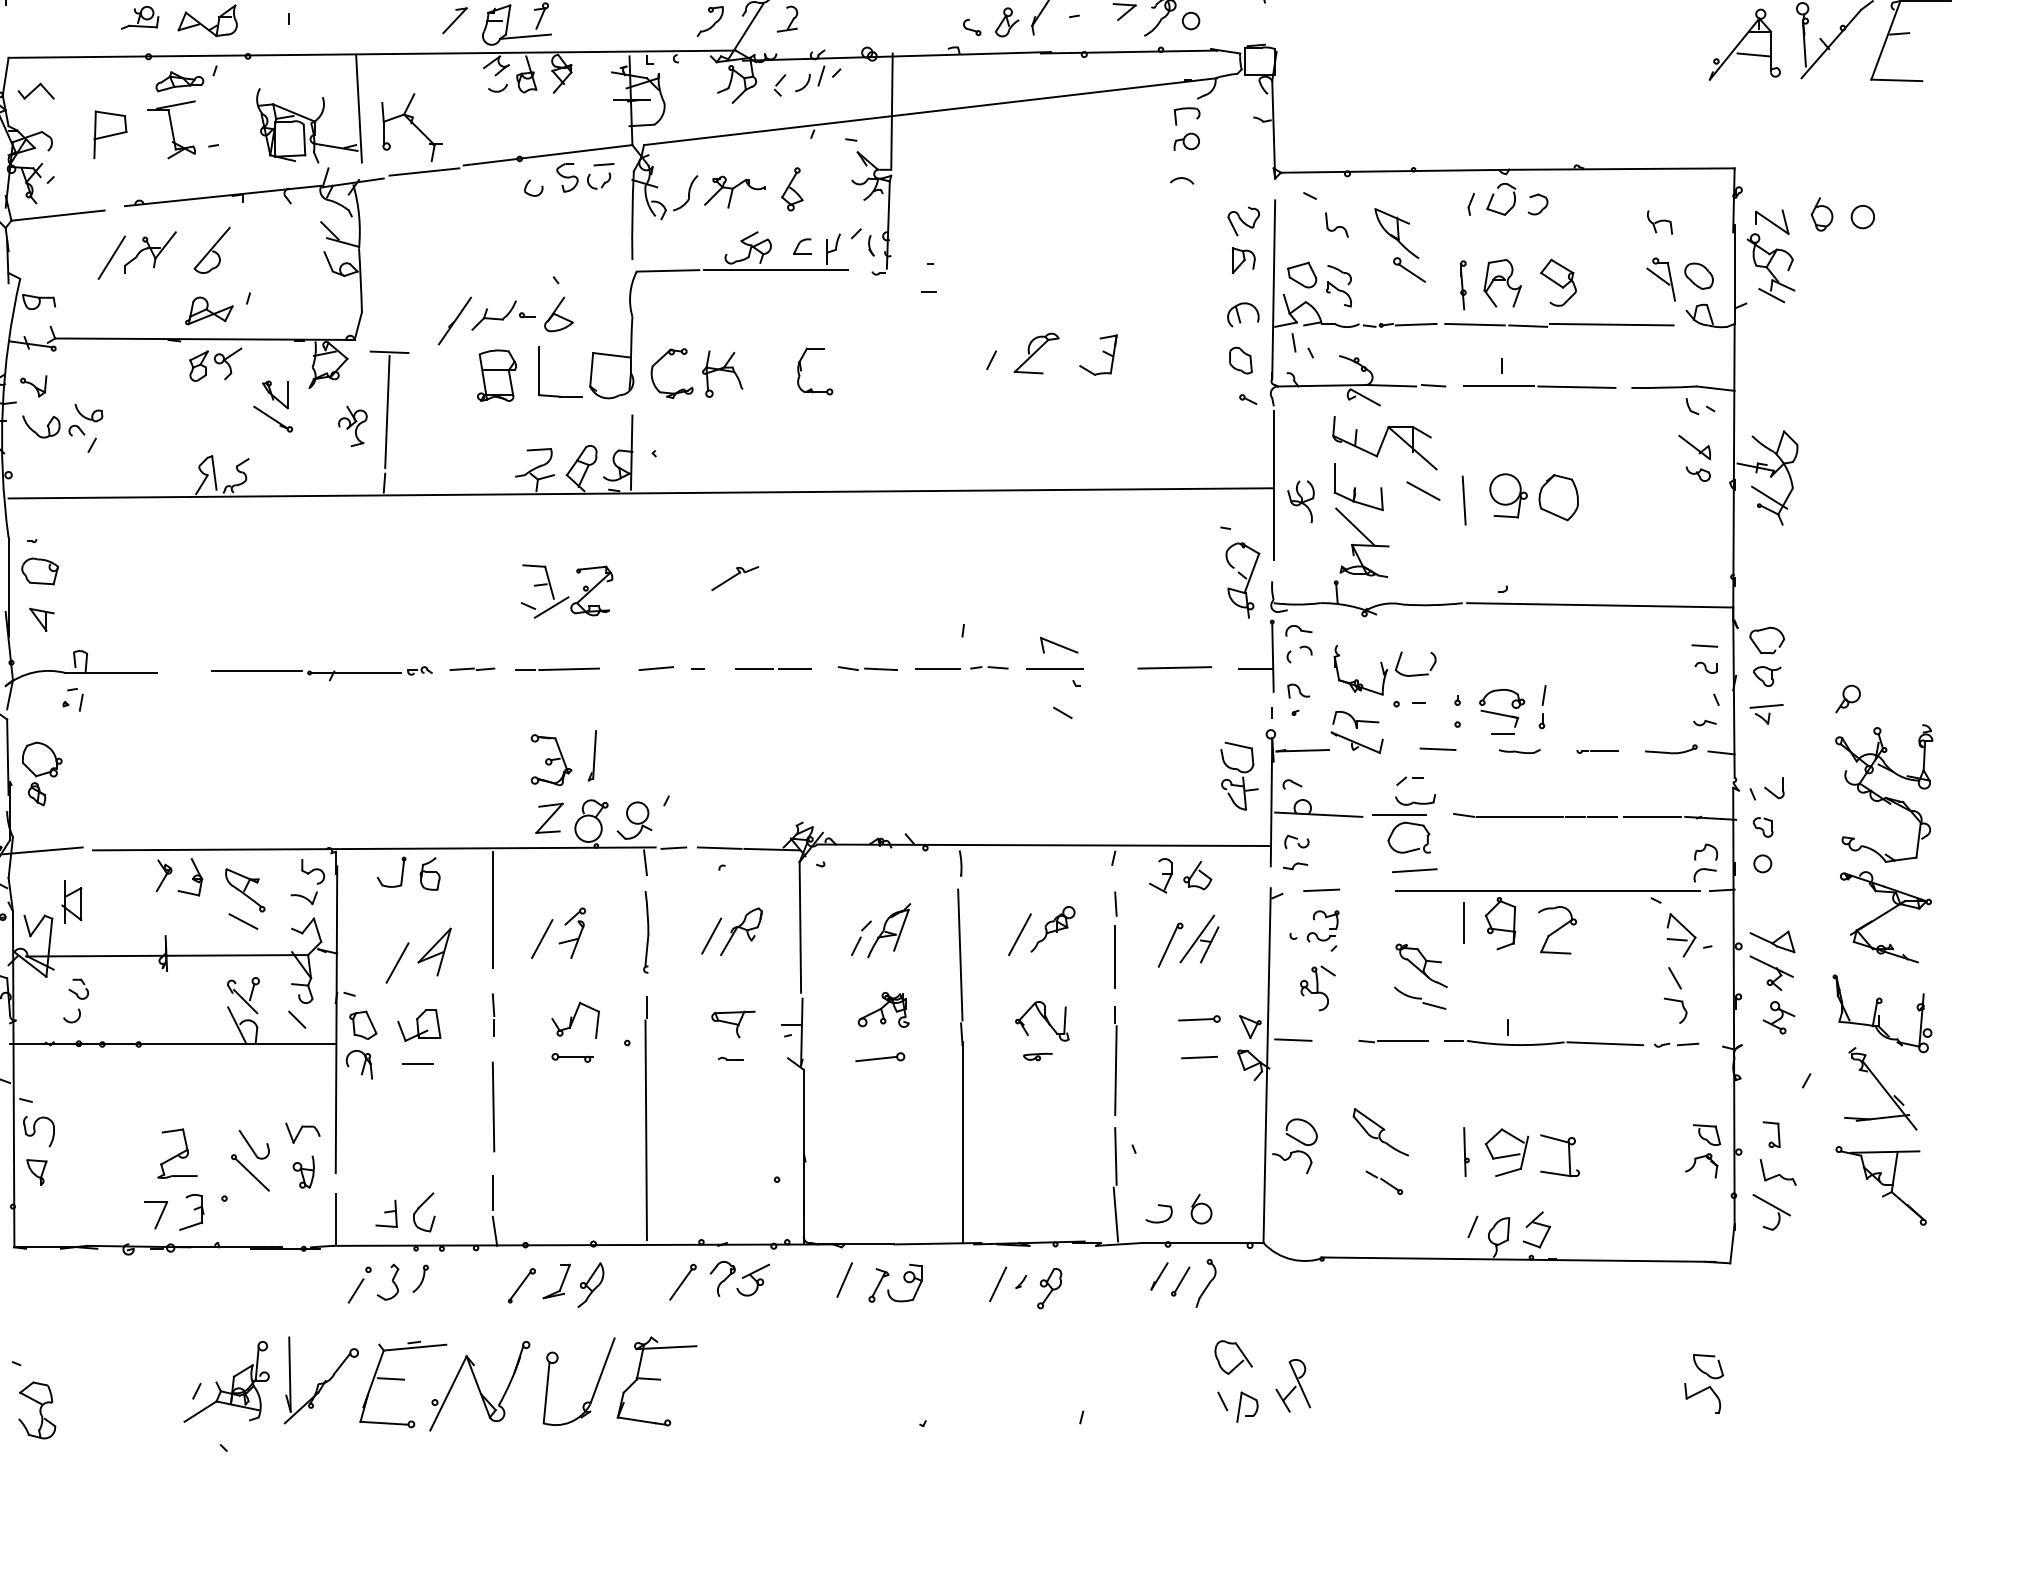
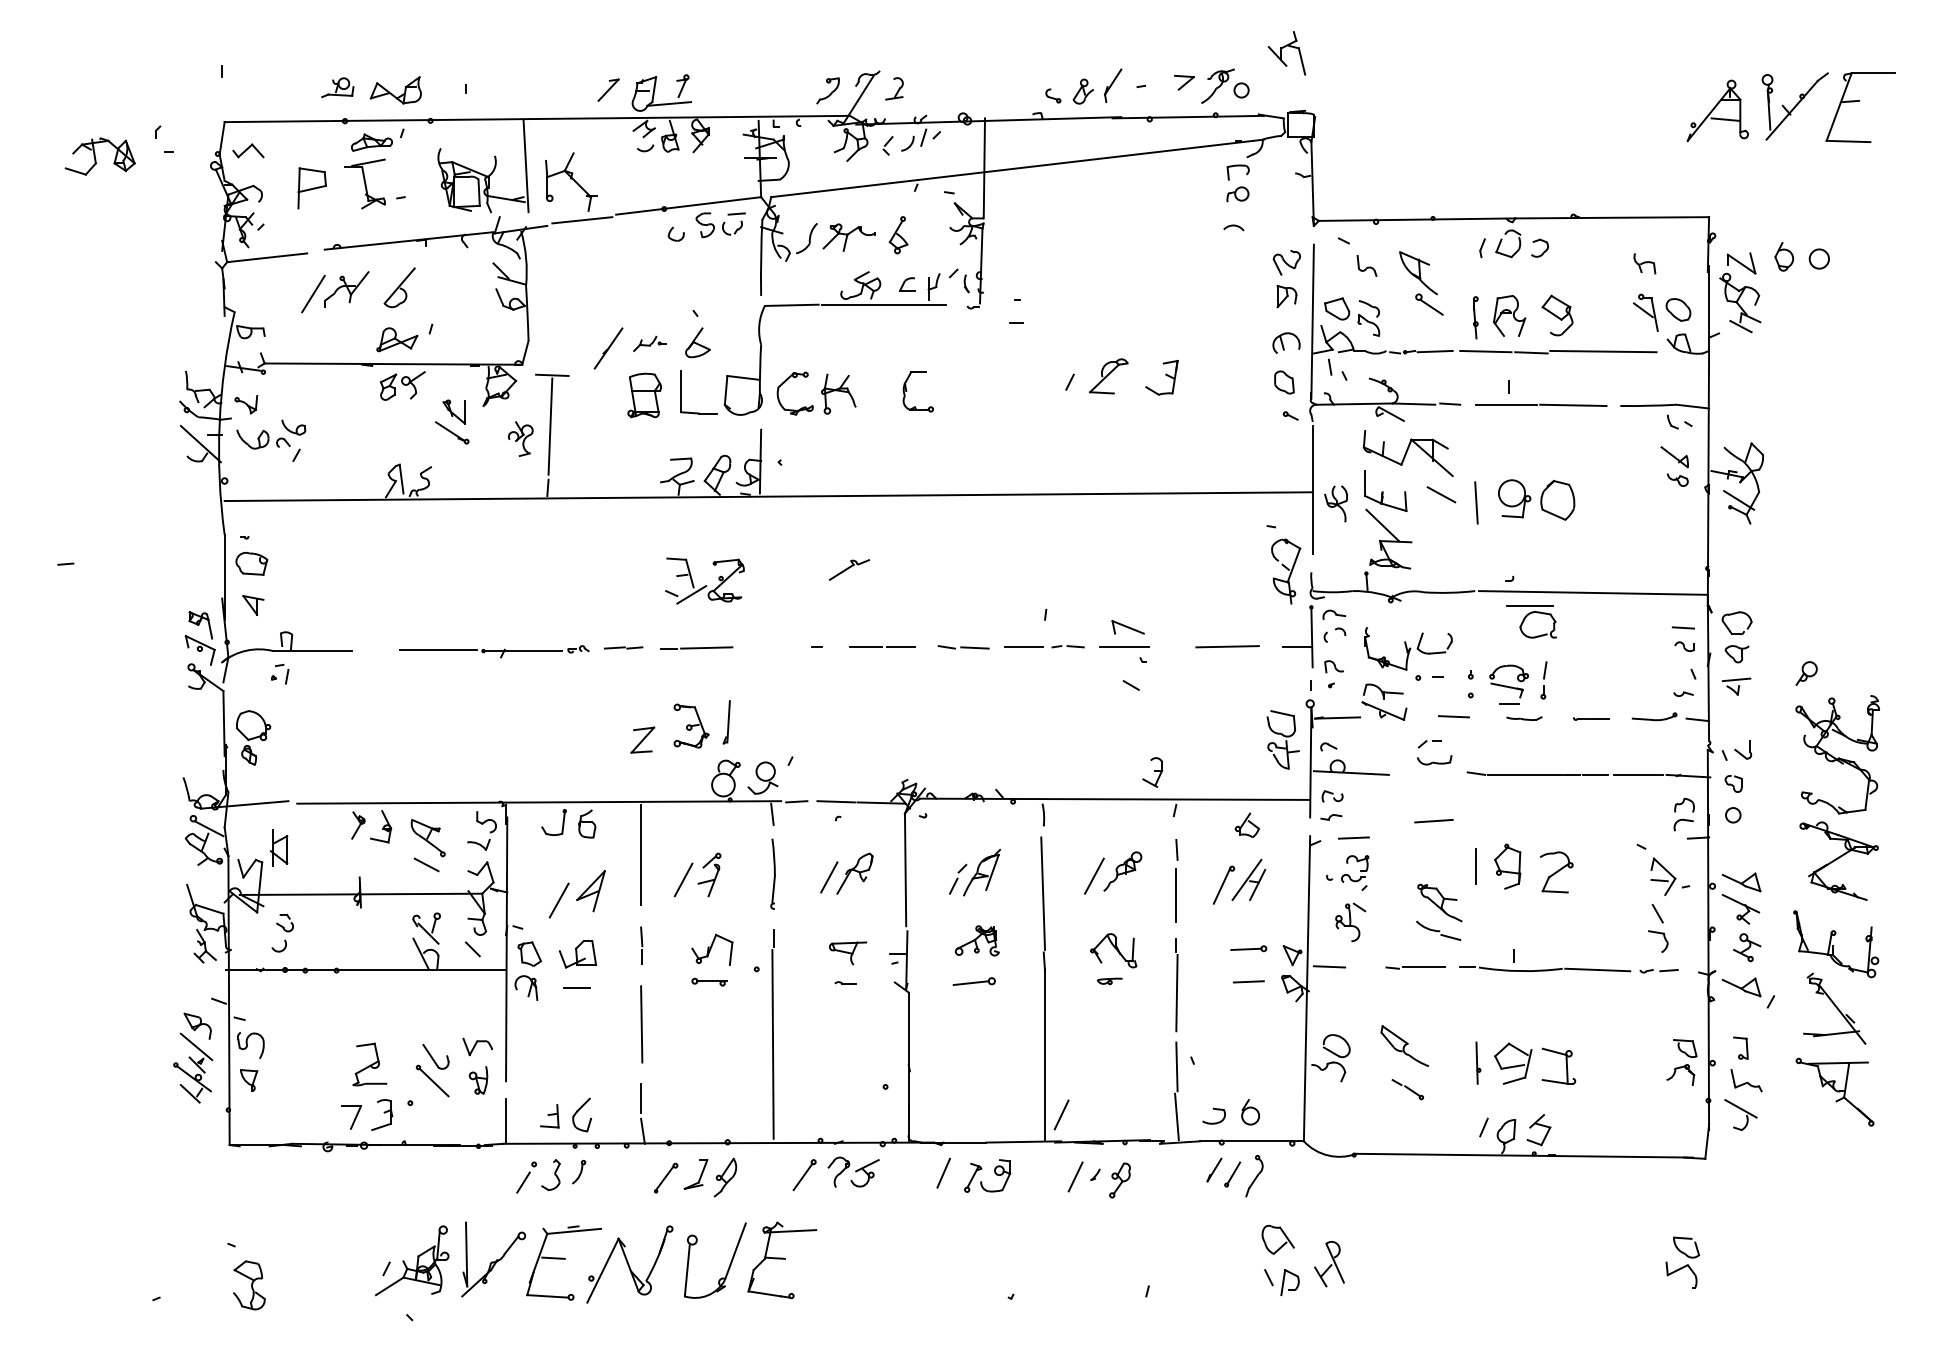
part: (502, 315) -> (649, 343), size x0.6
line: (656, 668) -> (781, 647), removed
part: (549, 817) -> (642, 739), moved
part: (1394, 831) -> (1525, 619), moved
part: (1160, 875) -> (1152, 772), moved
line: (1547, 890) -> (1548, 838), removed
part: (1772, 1064) -> (1741, 987), added
line: (981, 1211) -> (1061, 1114), added

